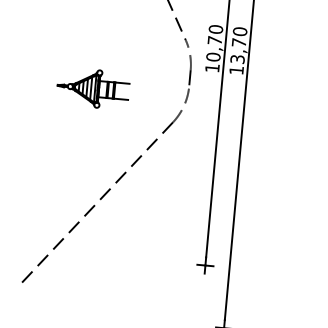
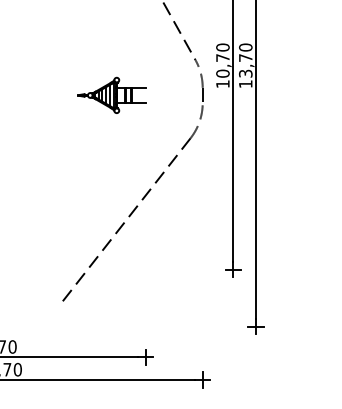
part: (92, 87) -> (111, 94), moved

